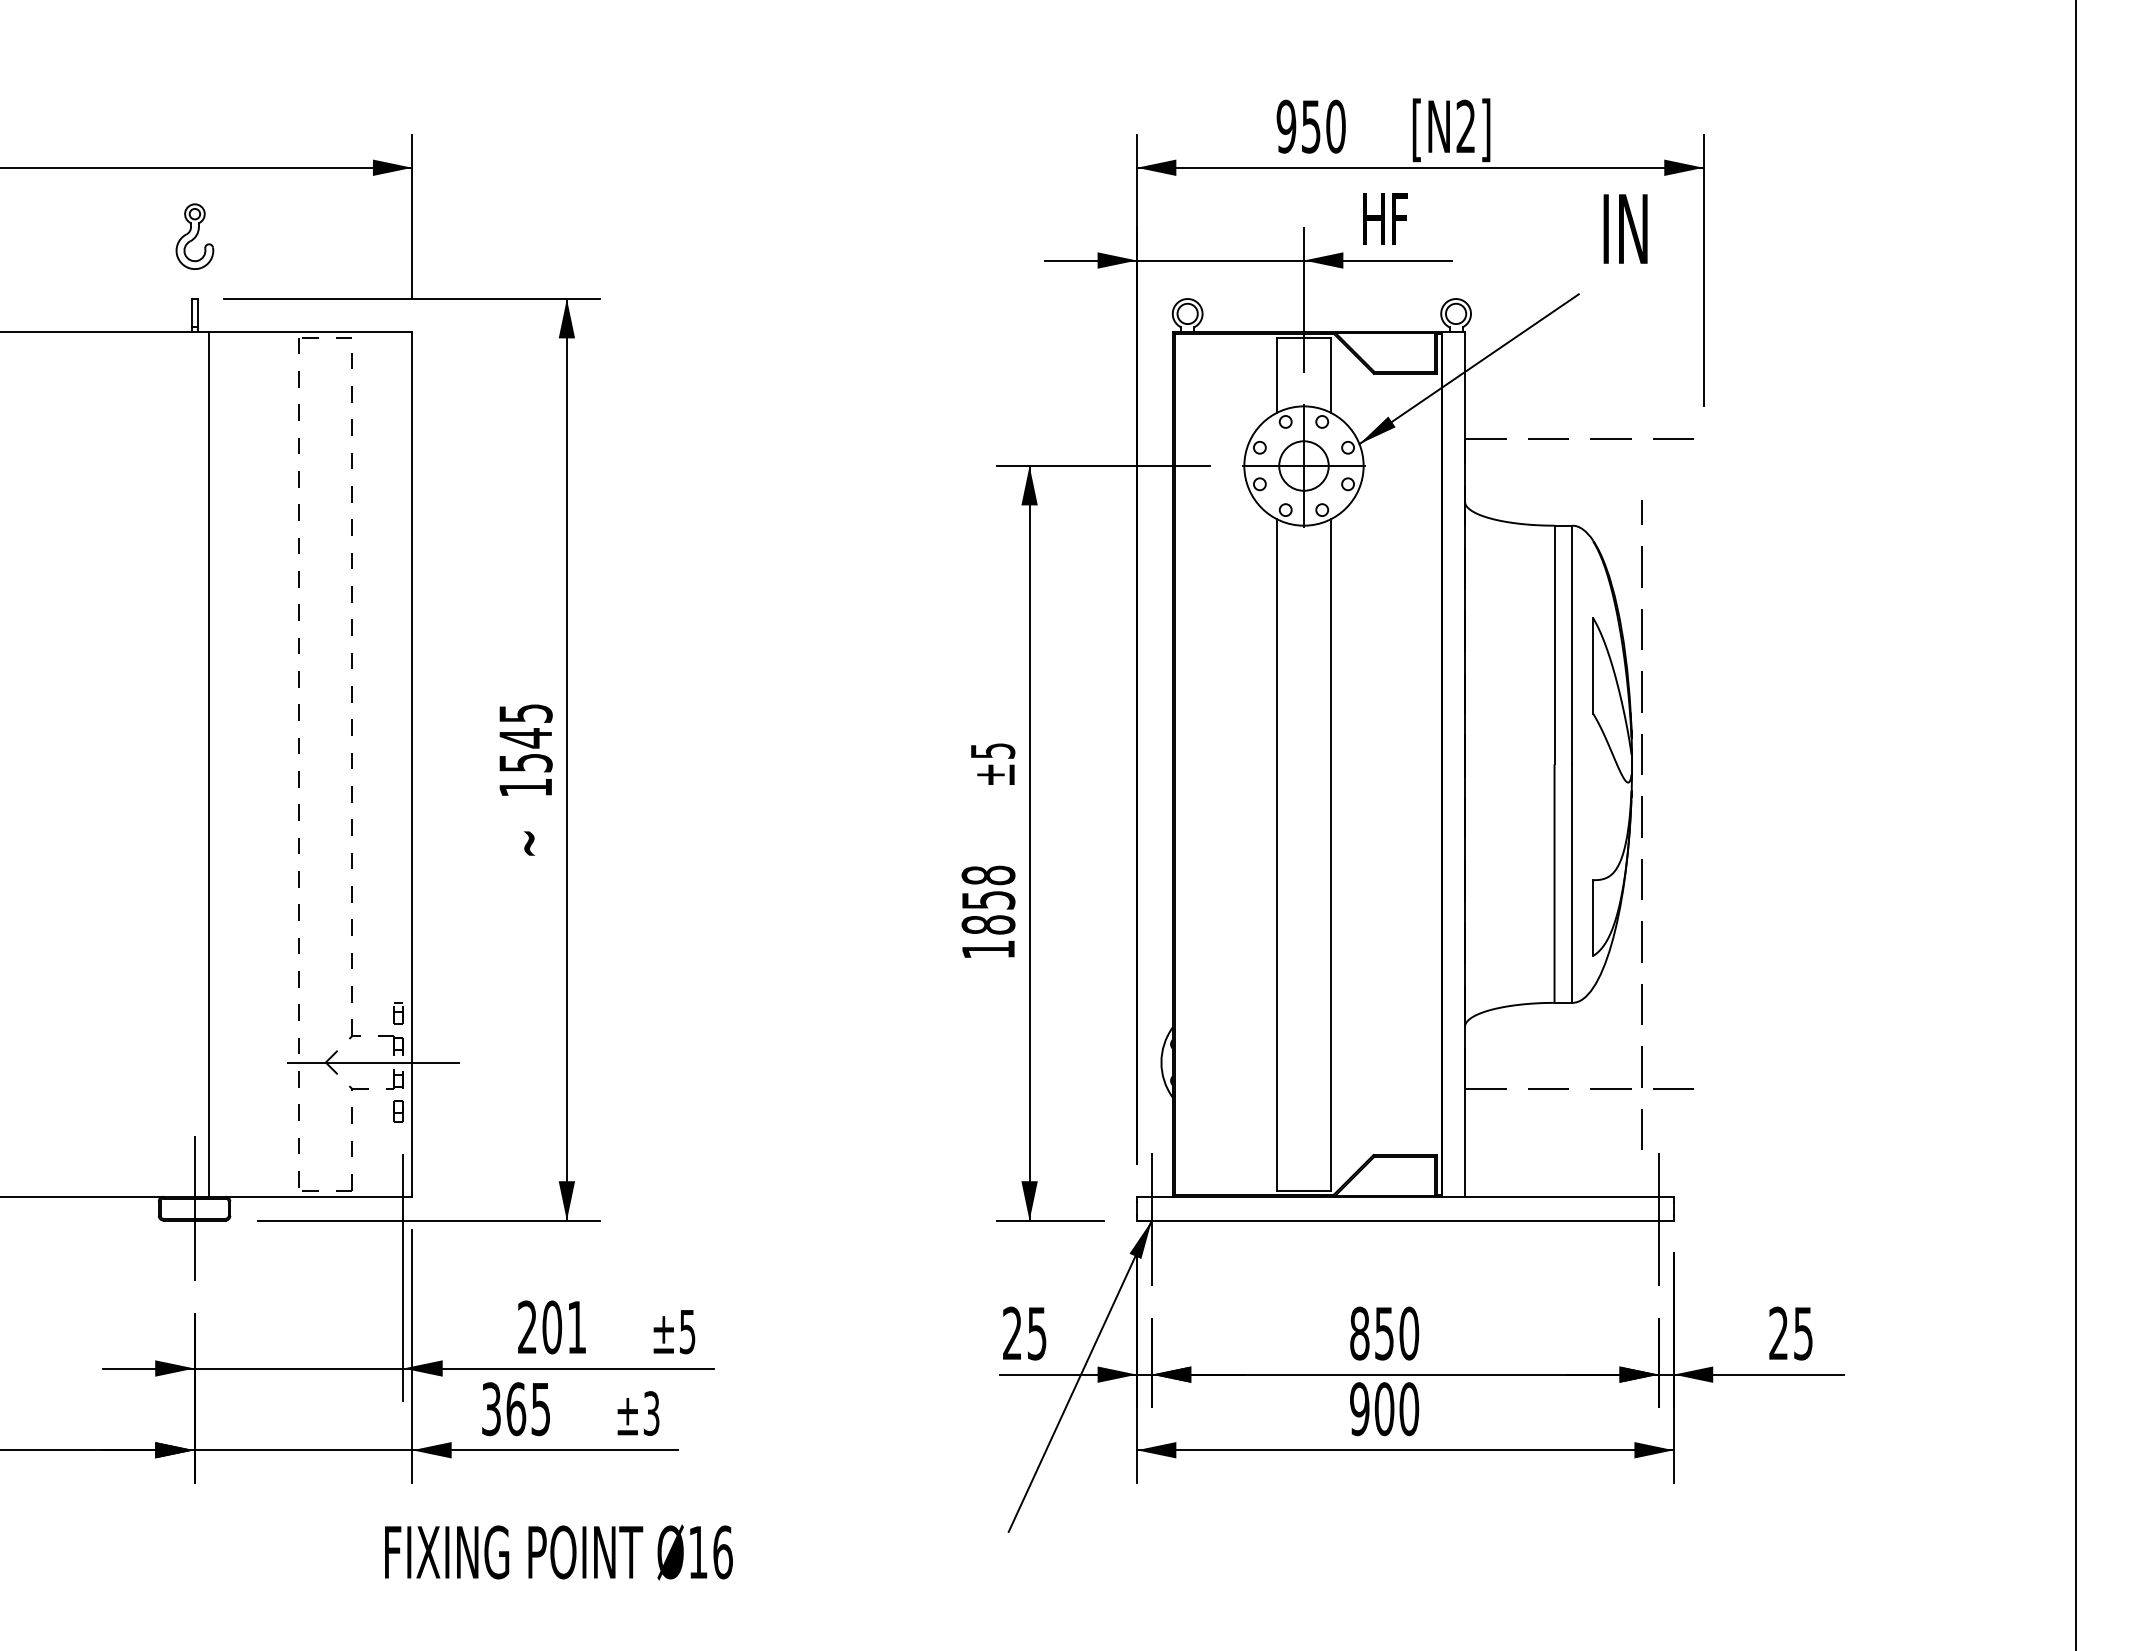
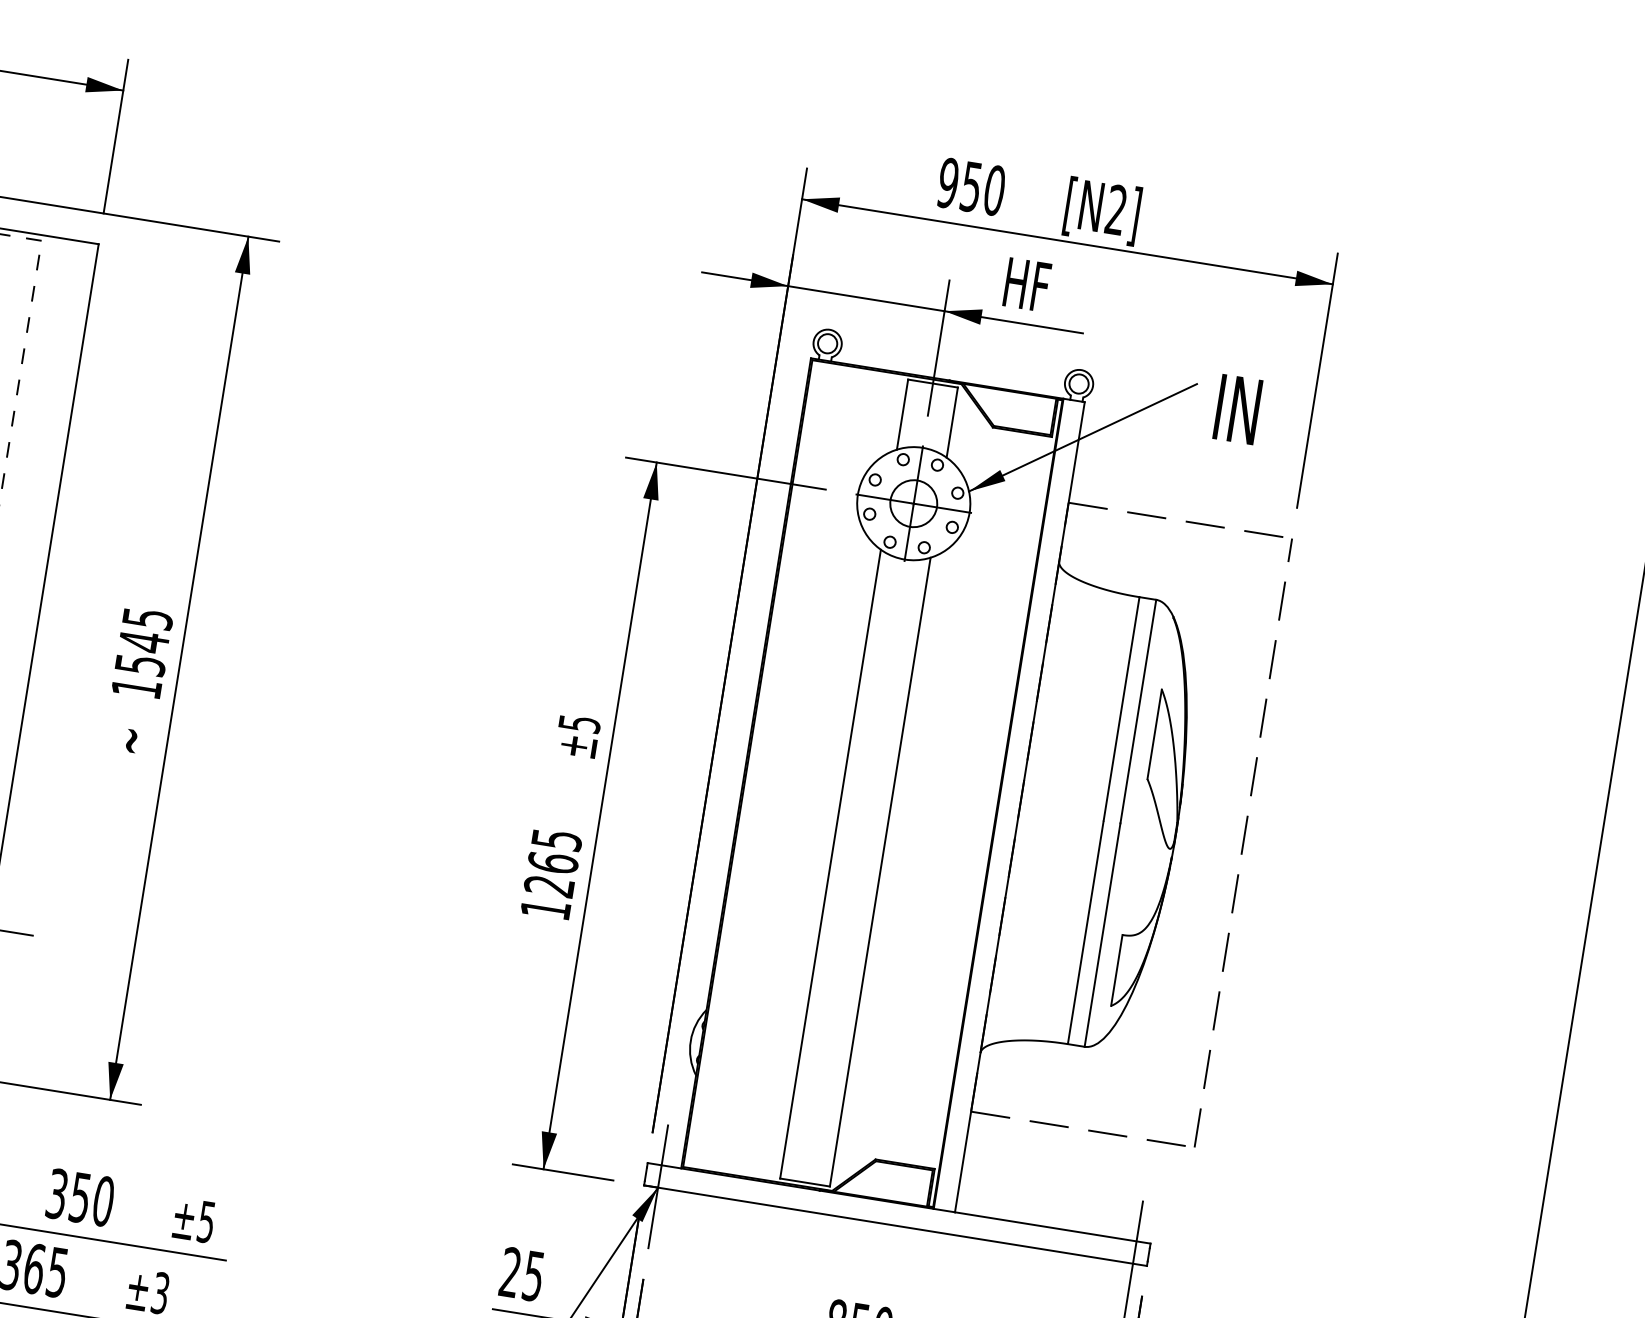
text: (1625, 228) -> (1237, 409), moved
line: (1641, 824) -> (1243, 842), moved
text: (988, 899) -> (553, 862), 1858 -> 1265
text: (552, 1327) -> (80, 1197), 201 -> 350

